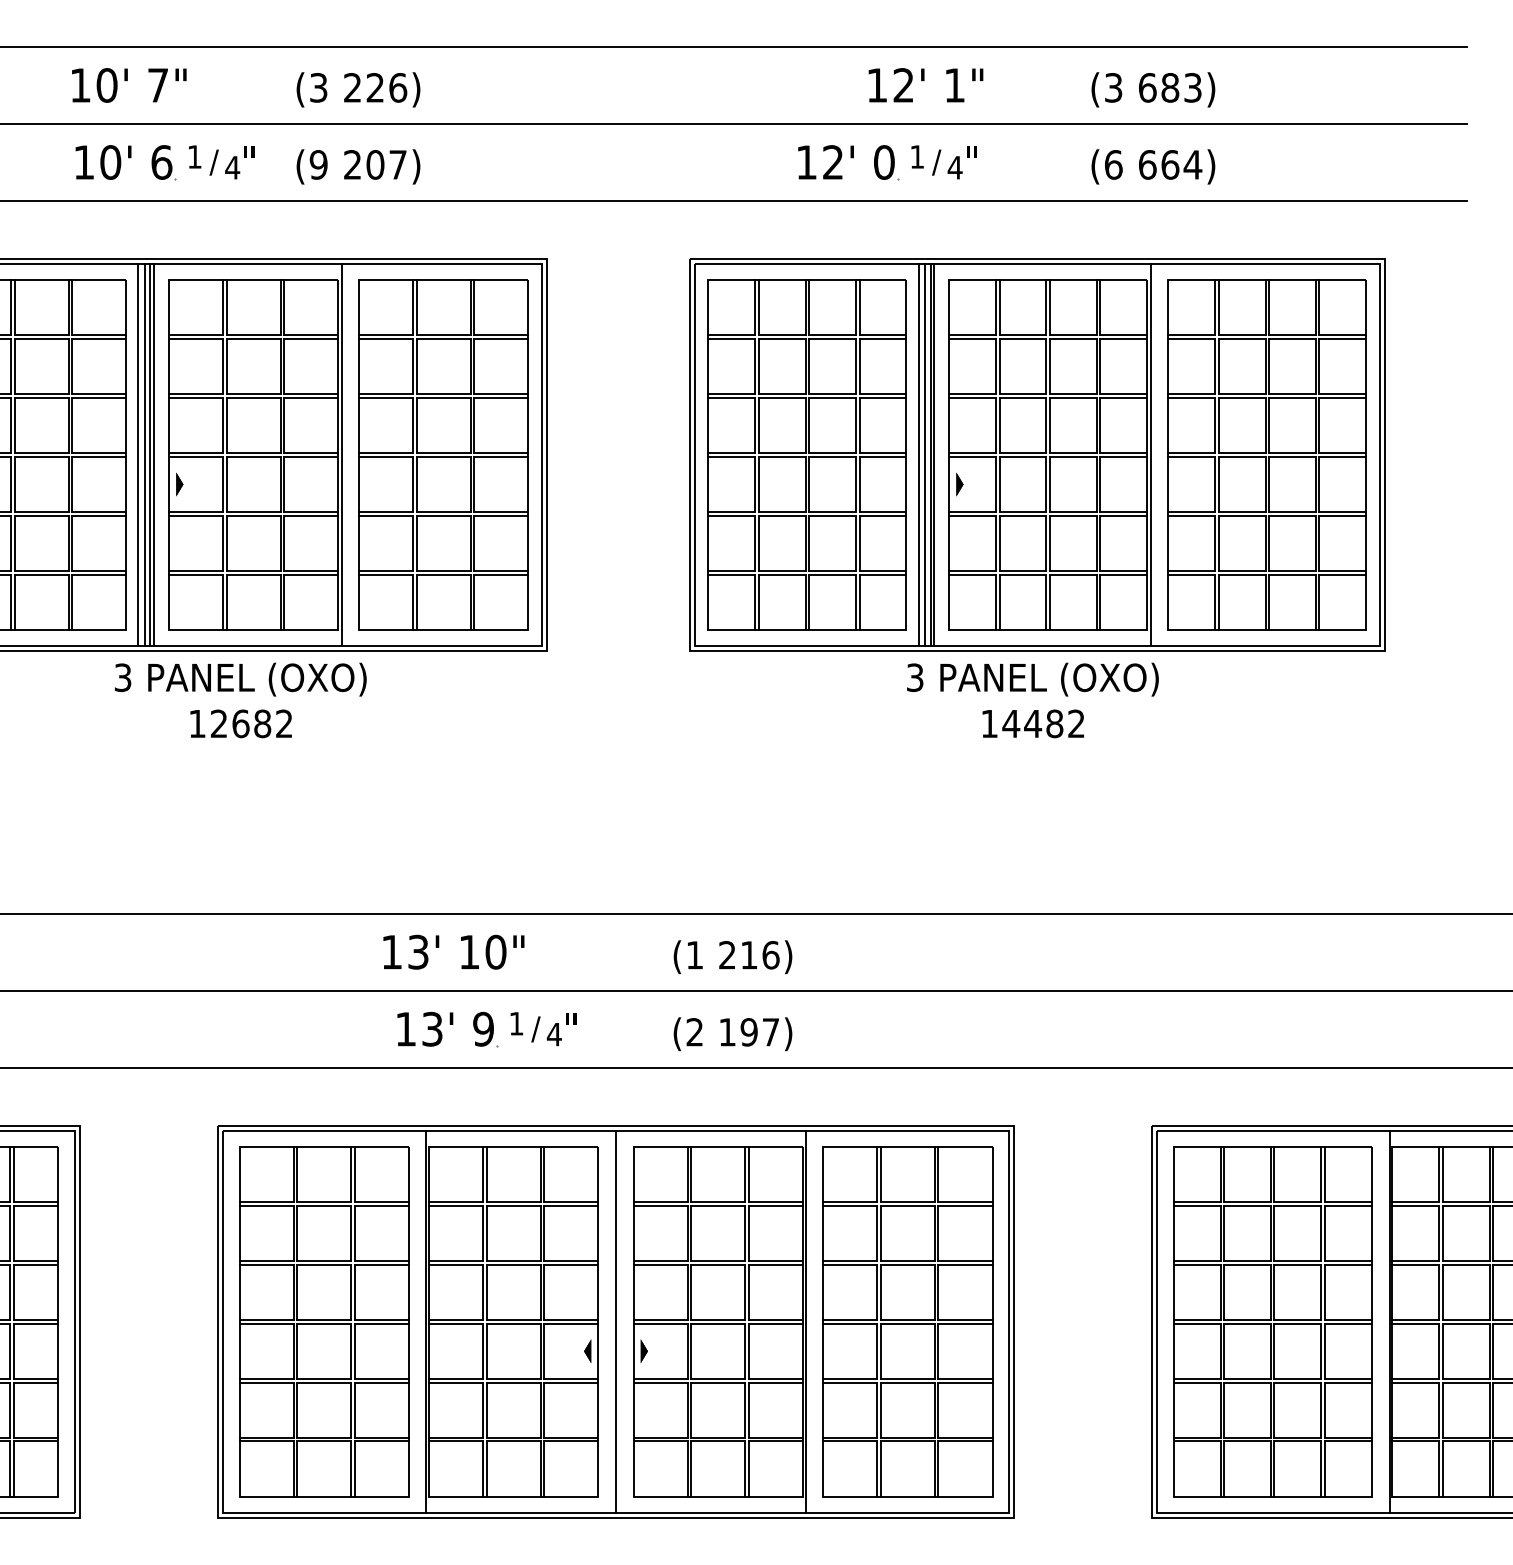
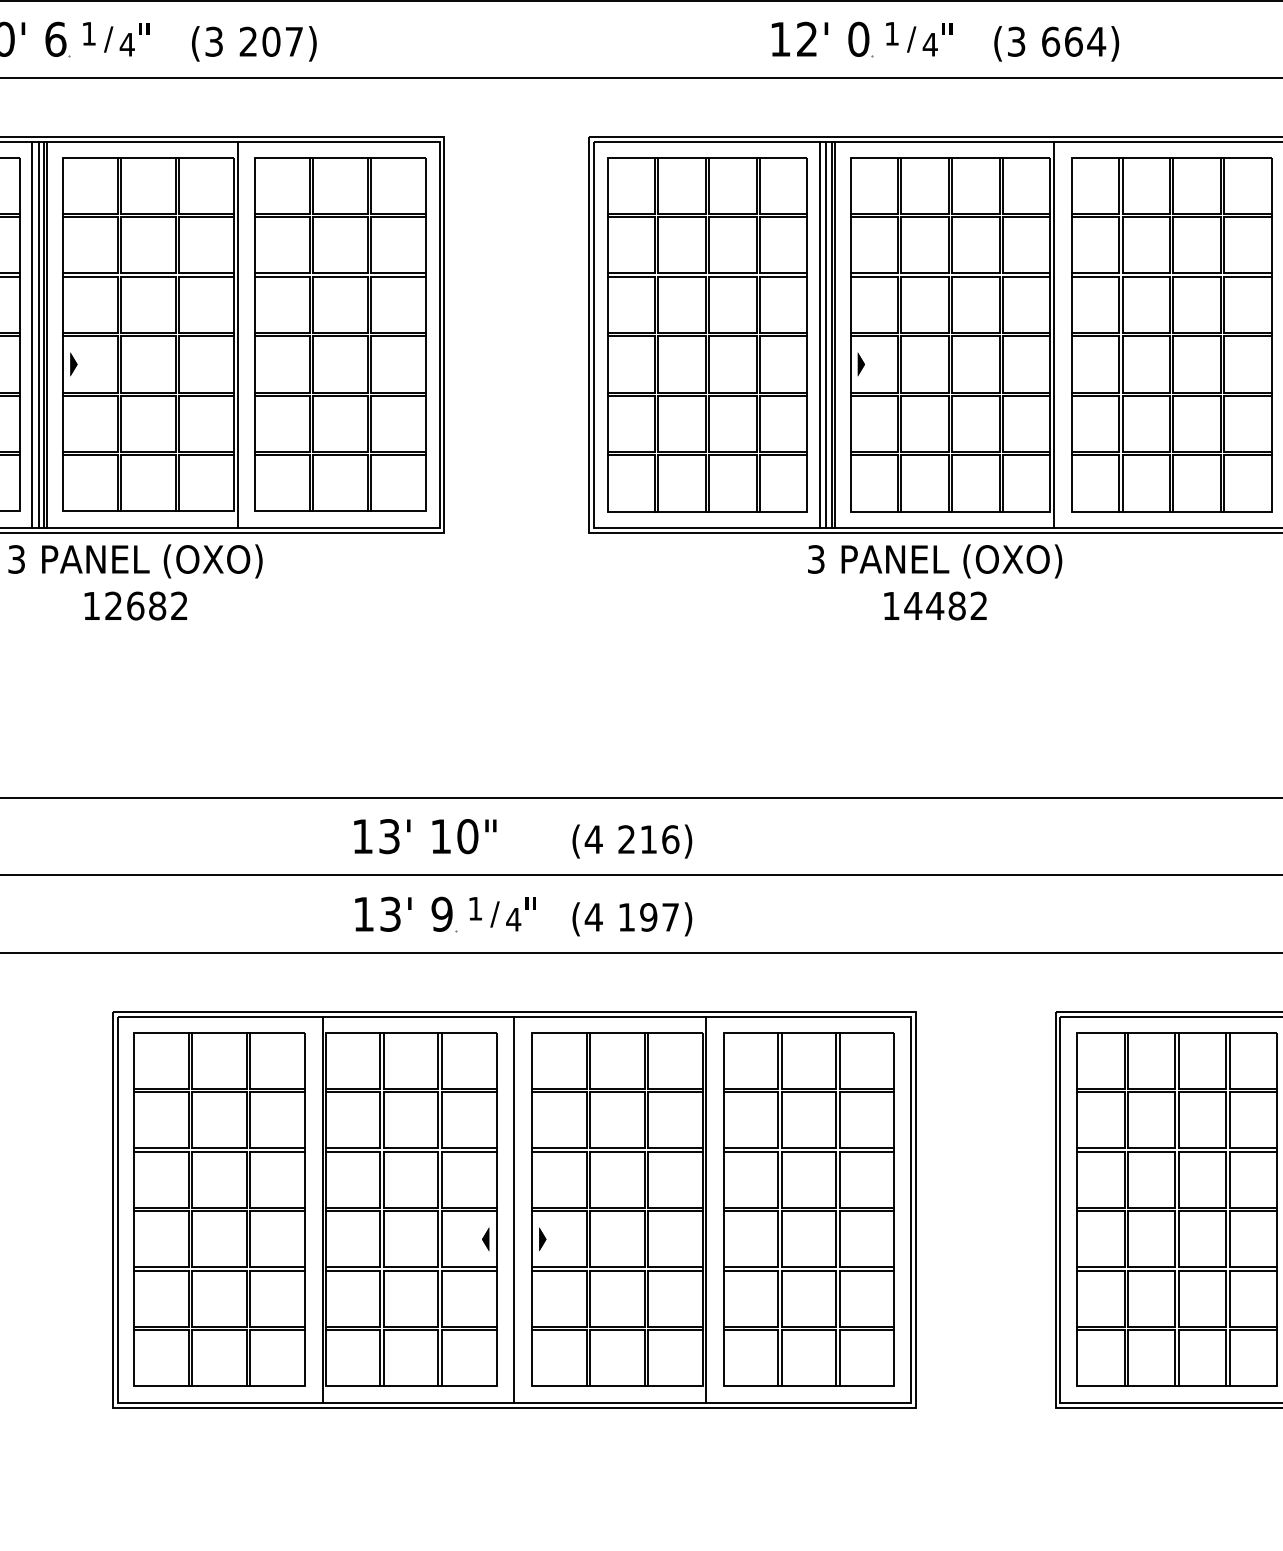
part: (887, 162) -> (861, 39), moved
text: (318, 164) -> (213, 41), (9 -> (3
text: (1113, 164) -> (1016, 41), (6 -> (3
text: (453, 951) -> (424, 835), moved
text: (694, 955) -> (593, 839), (1 -> (4
part: (486, 1029) -> (445, 914), moved
text: (694, 1032) -> (593, 917), (2 -> (4

